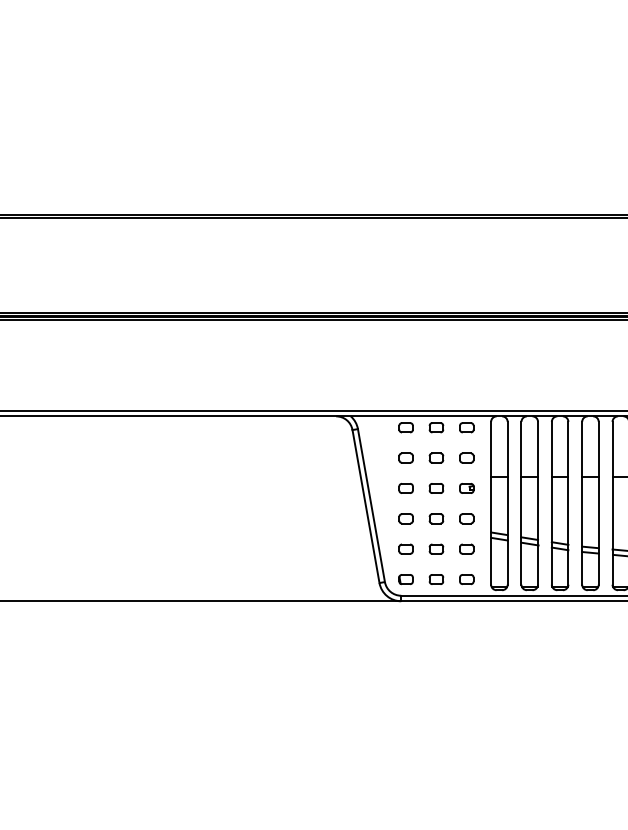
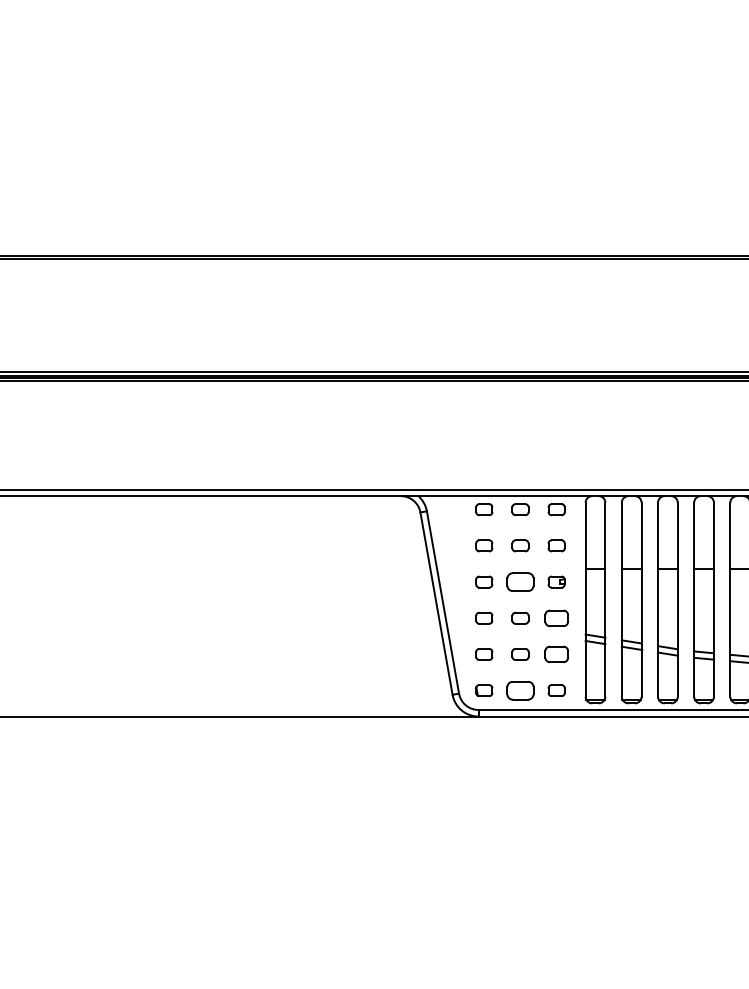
part: (436, 487) -> (520, 581), size x1.6
part: (466, 518) -> (556, 617), size x1.4
part: (466, 549) -> (556, 654), size x1.4
part: (436, 579) -> (520, 690), size x1.6

